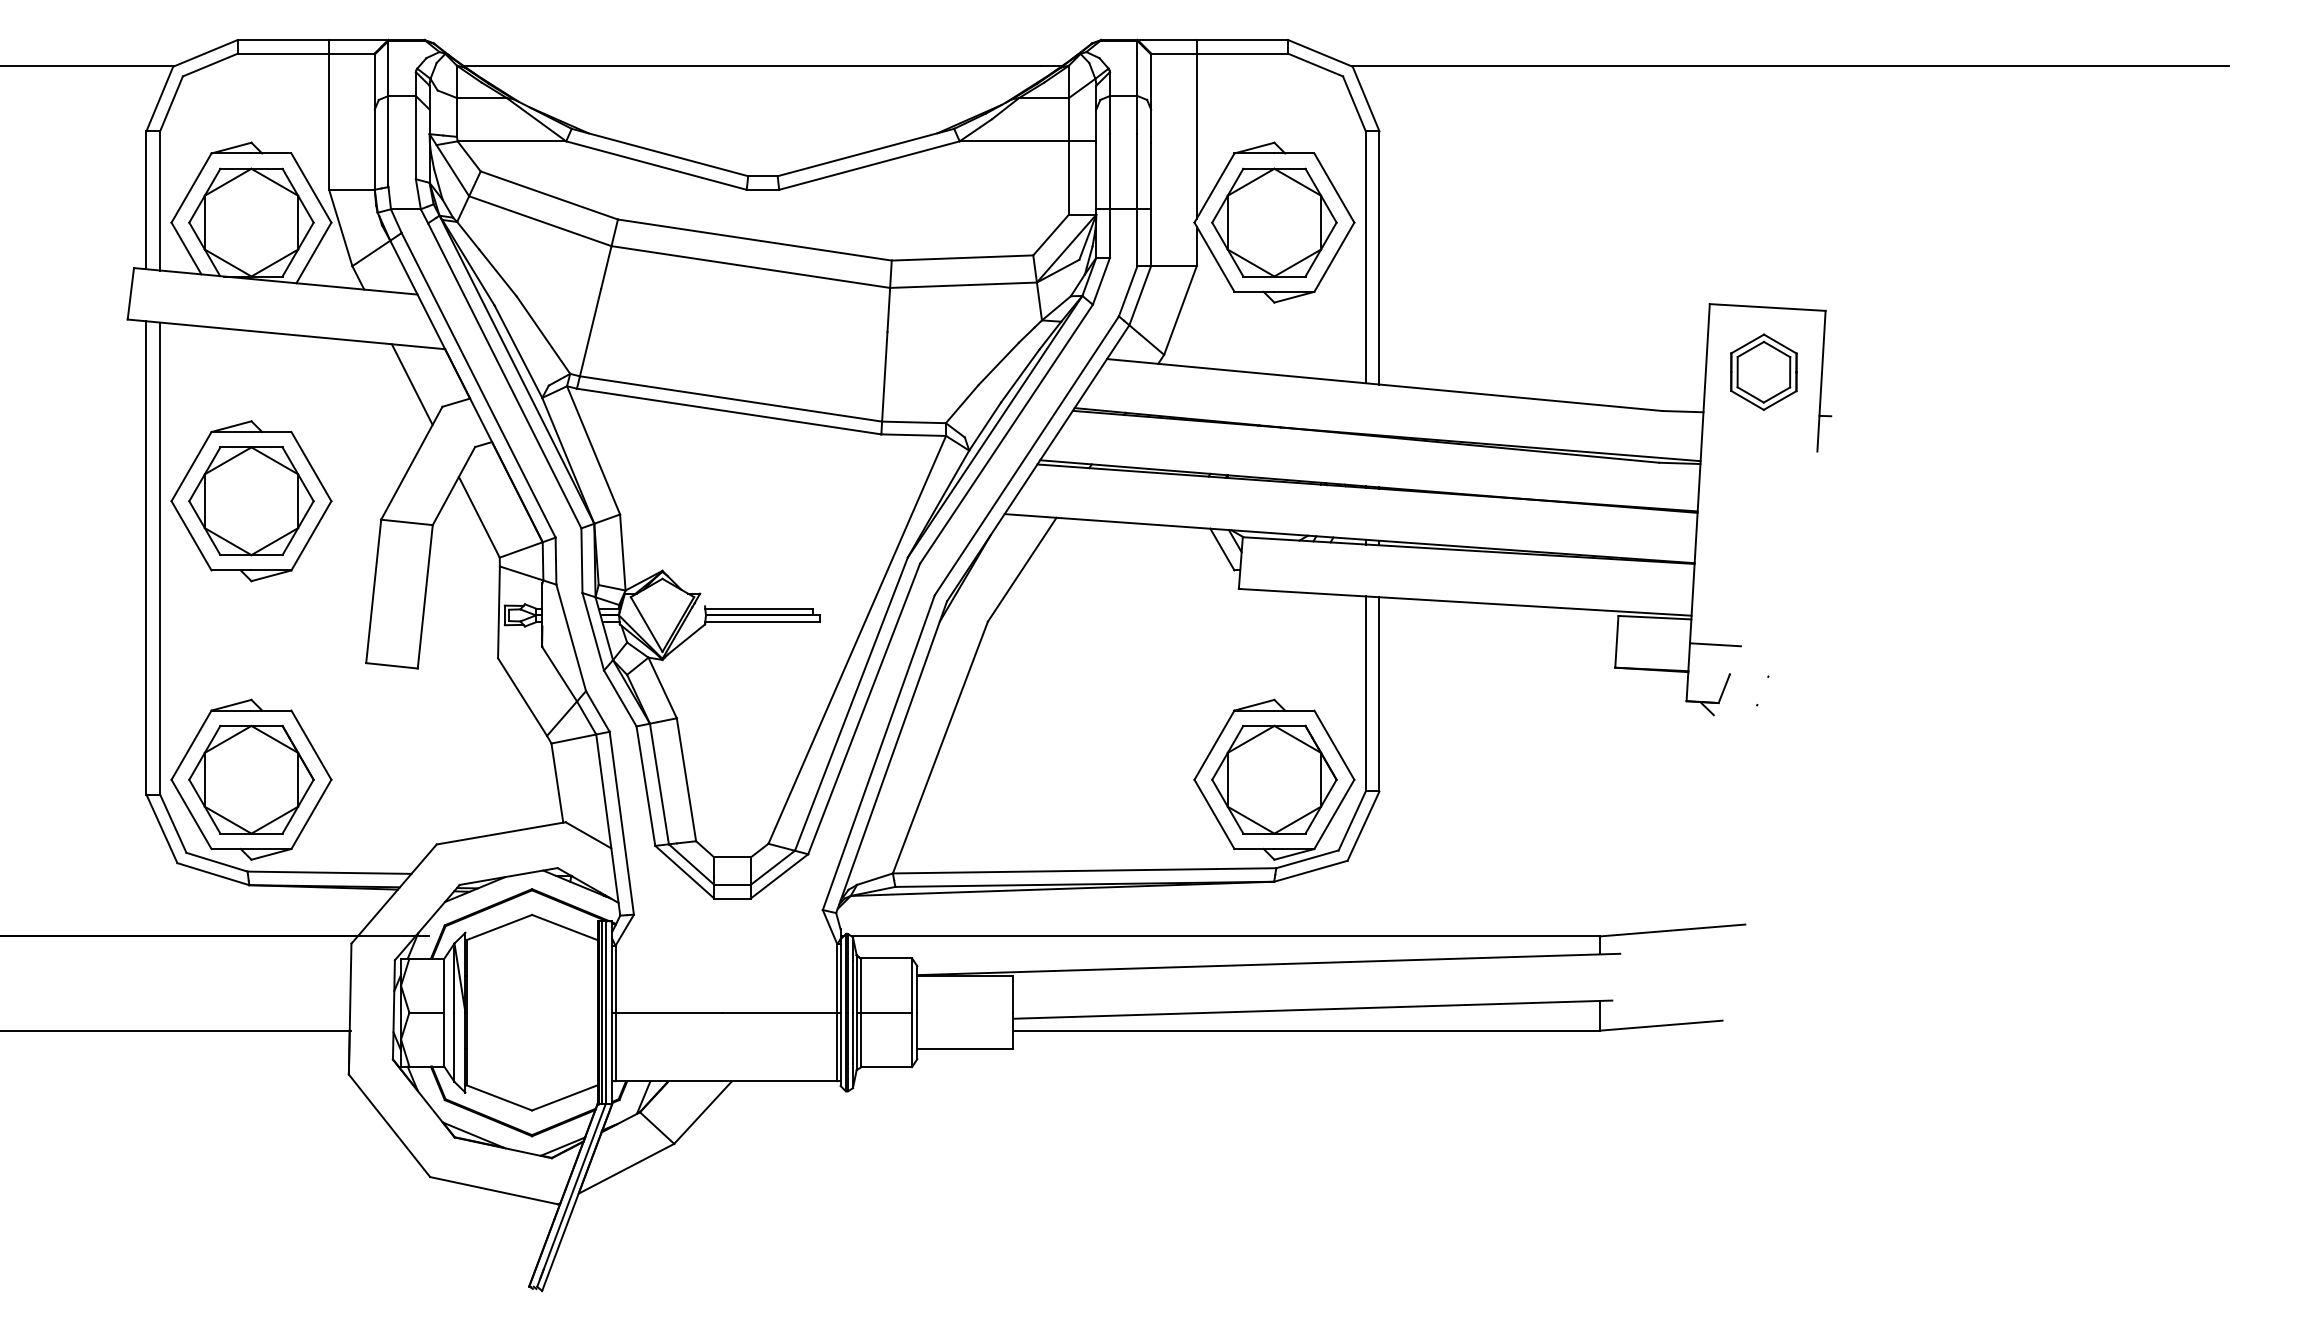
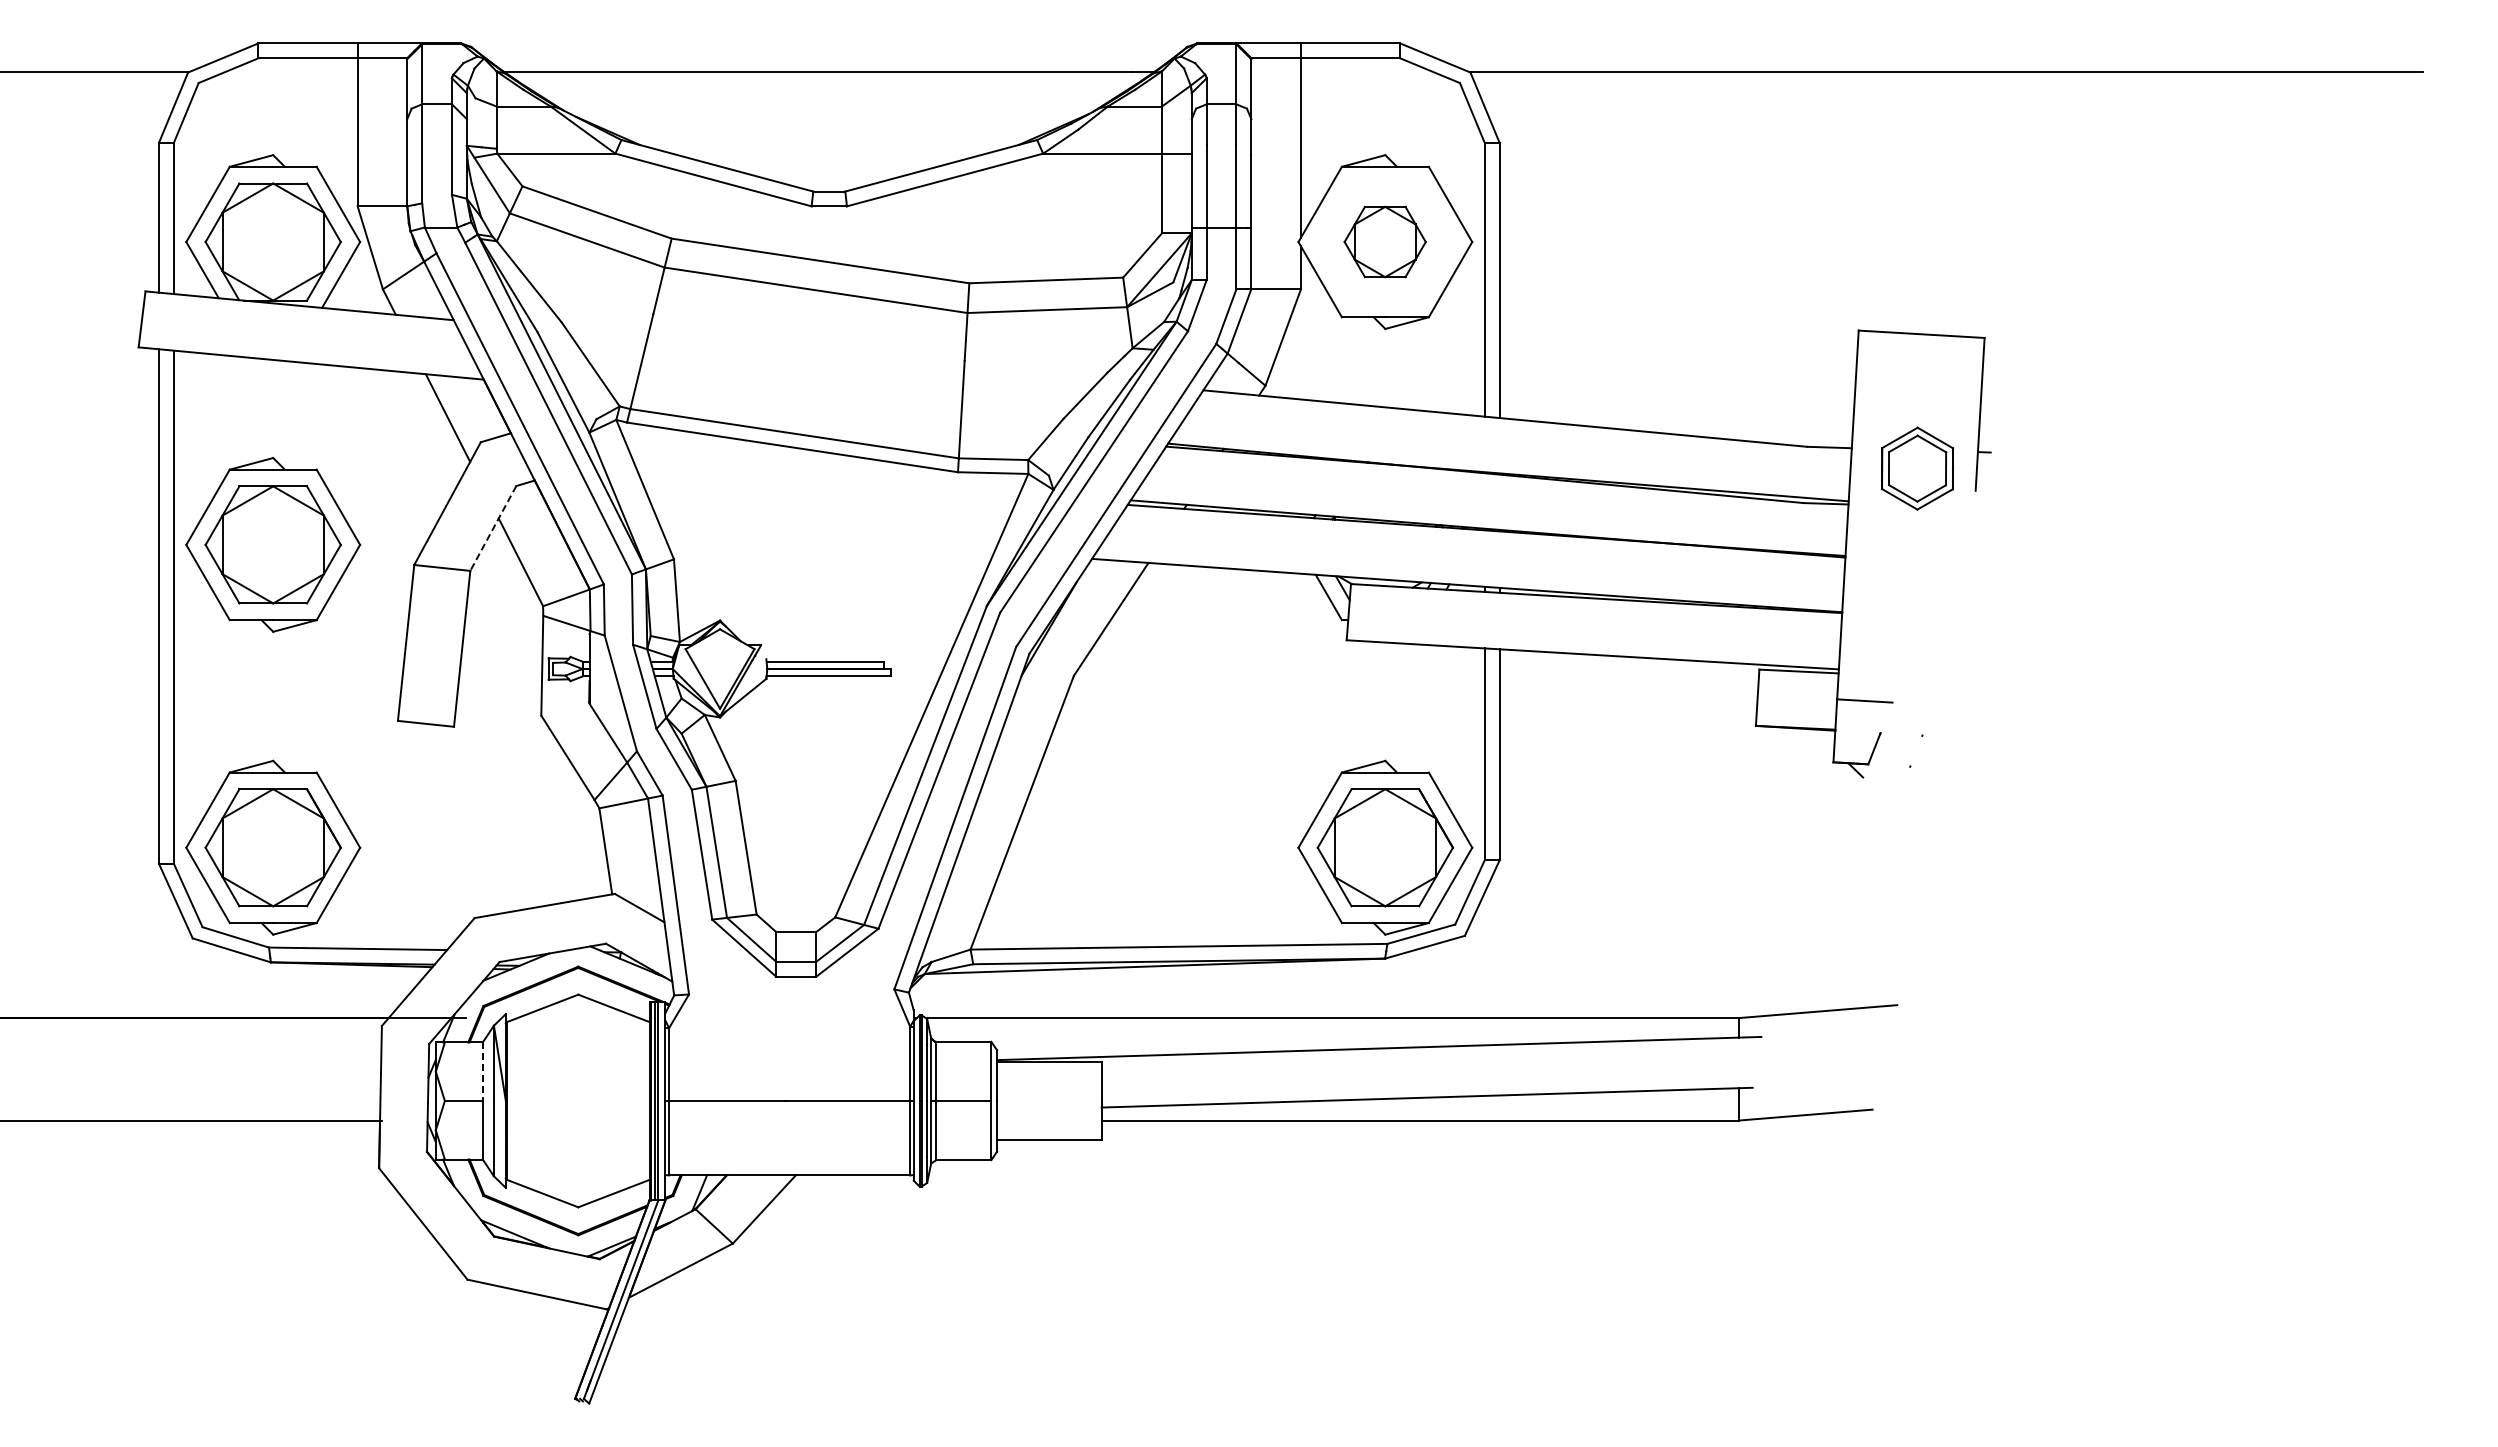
part: (1273, 222) -> (1384, 241), size x0.6
part: (1763, 372) -> (1917, 468), moved
line: (454, 486) -> (493, 528), solid -> dashed
line: (443, 986) -> (482, 1072), solid -> dashed

